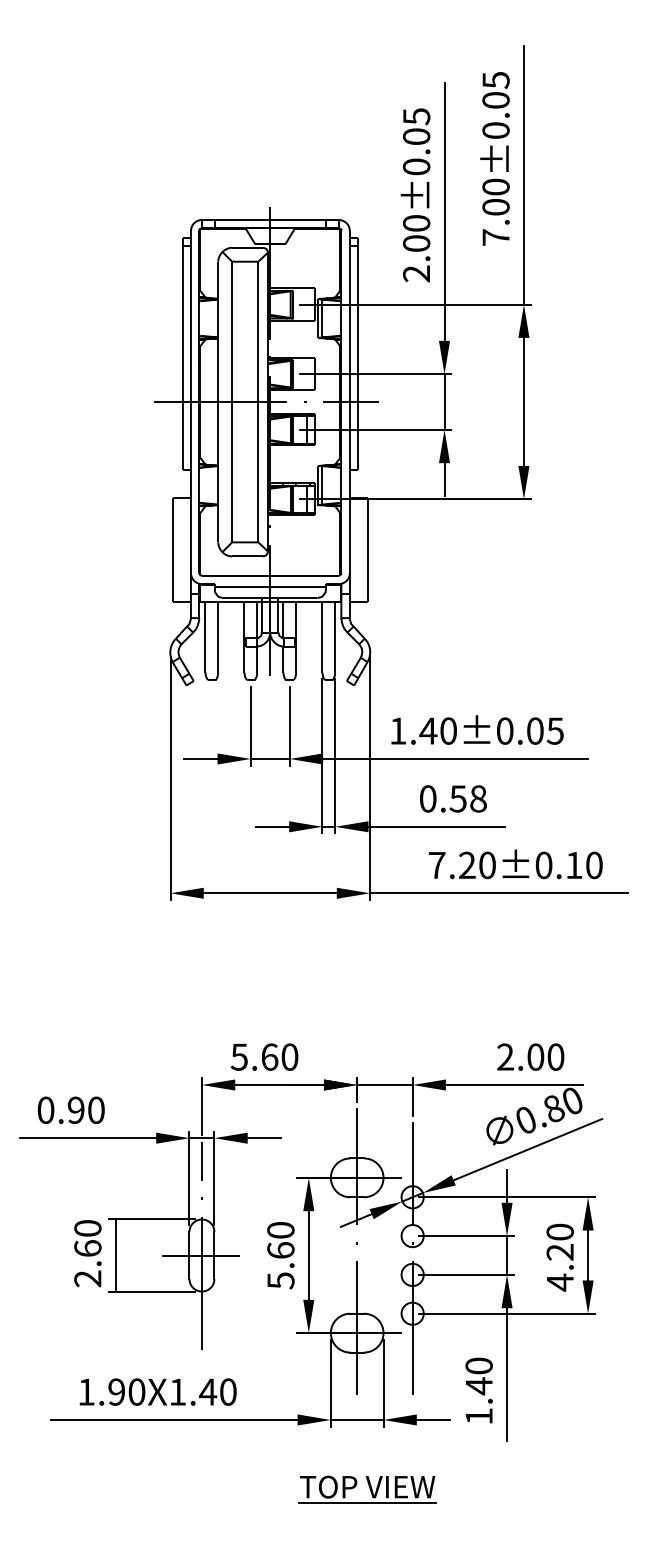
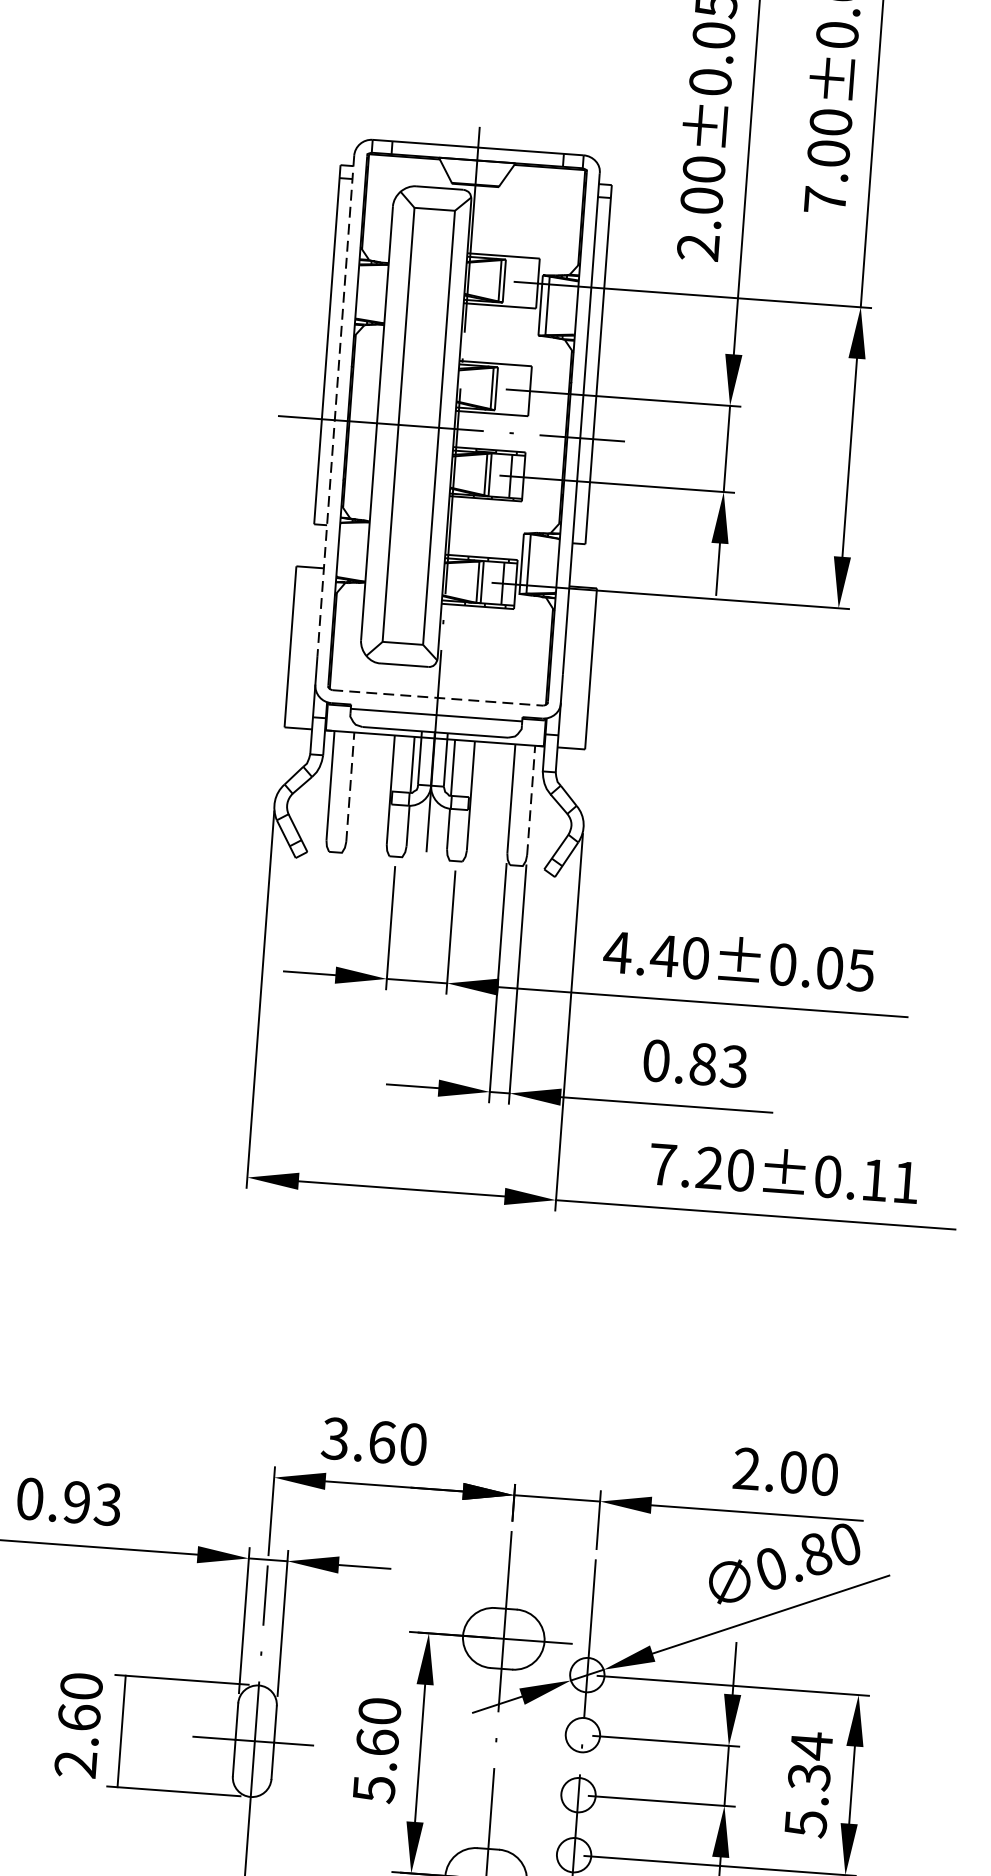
line: (190, 392) -> (335, 405), solid -> dashed
line: (270, 575) -> (438, 697), solid -> dashed
line: (218, 636) -> (350, 785), solid -> dashed
line: (335, 636) -> (531, 799), solid -> dashed
text: (398, 730) -> (618, 951), 1.40±0.05 -> 4.40±0.05
text: (467, 798) -> (717, 1064), 0.58 -> 0.83
text: (594, 865) -> (906, 1182), 7.20±0.10 -> 7.20±0.11
text: (239, 1056) -> (335, 1437), 5.60 -> 3.60
text: (95, 1109) -> (106, 1503), 0.90 -> 0.93
text: (559, 1257) -> (807, 1784), 4.20 -> 5.34

